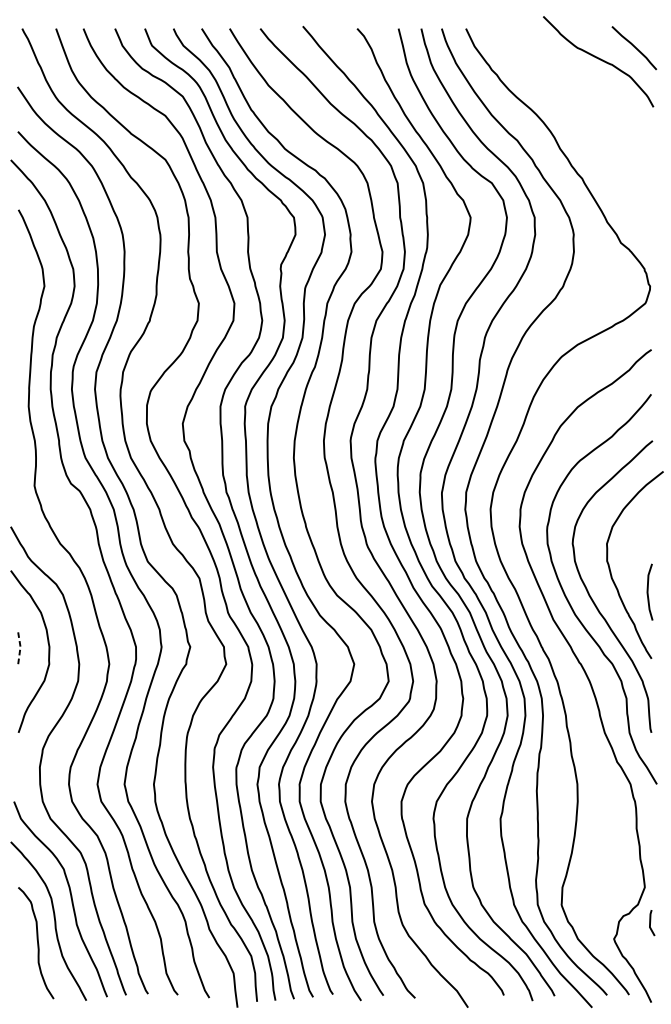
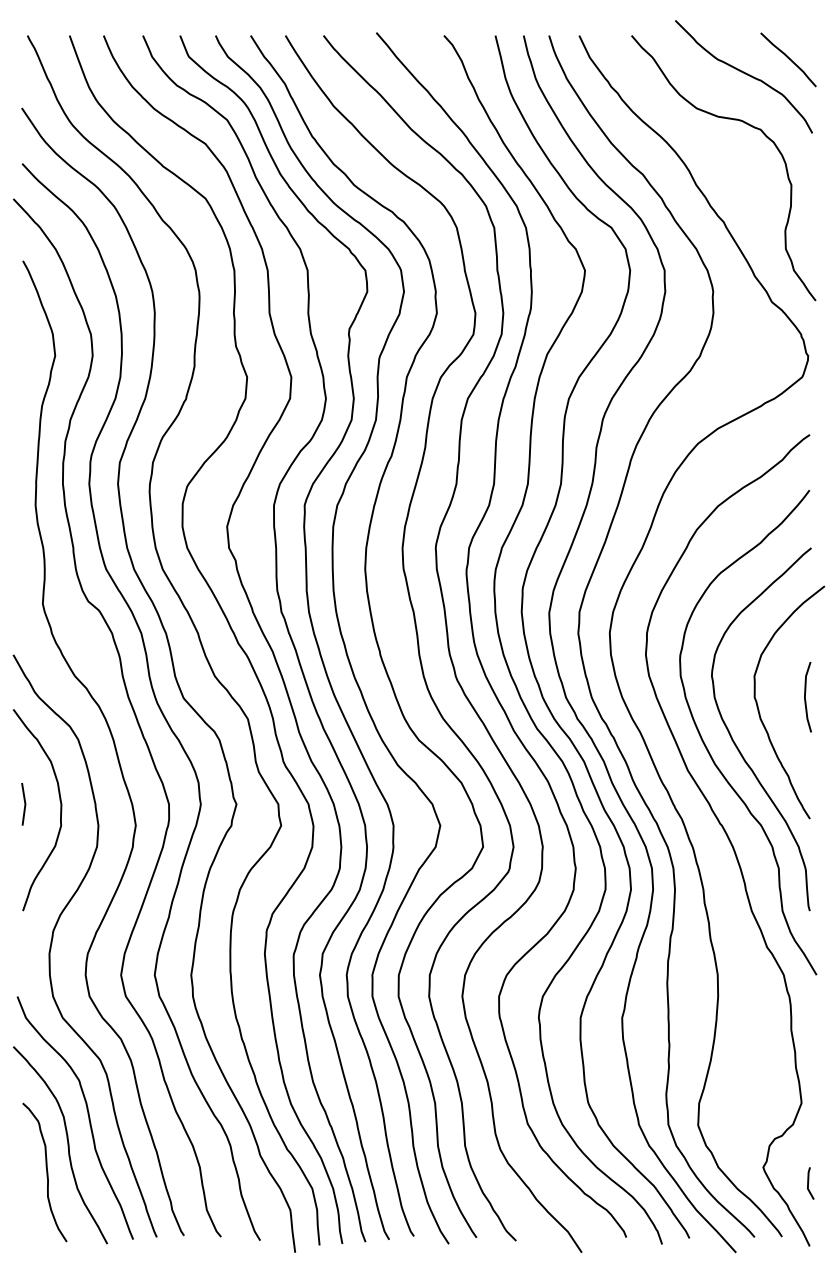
curve: (590, 96) -> (733, 120), added
line: (648, 592) -> (805, 697), moved
line: (20, 647) -> (25, 804), dashed -> solid
line: (650, 923) -> (808, 1183), moved

